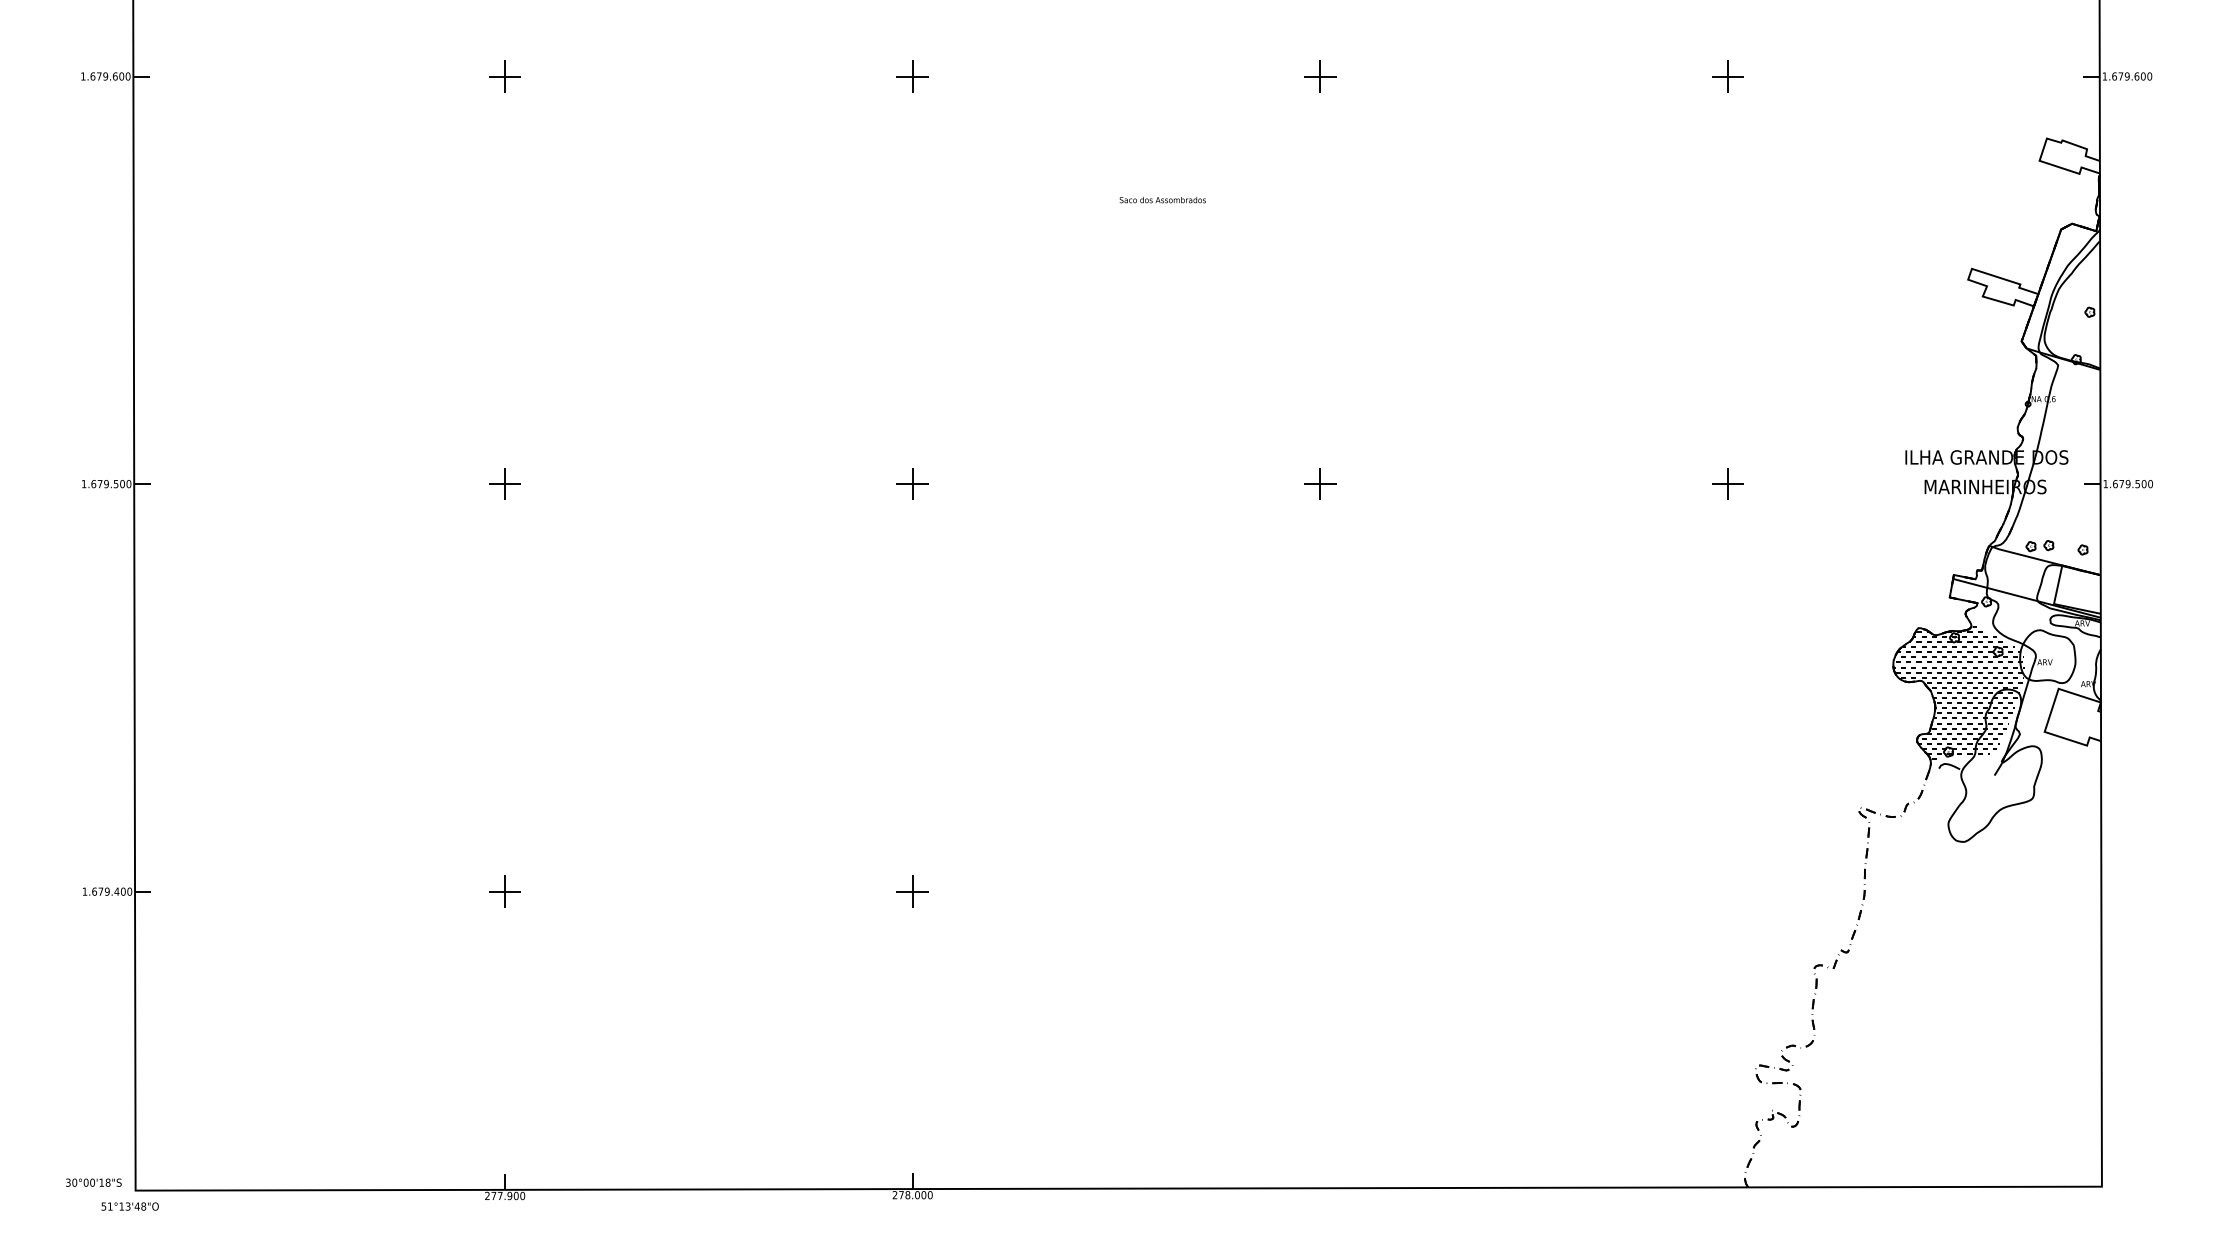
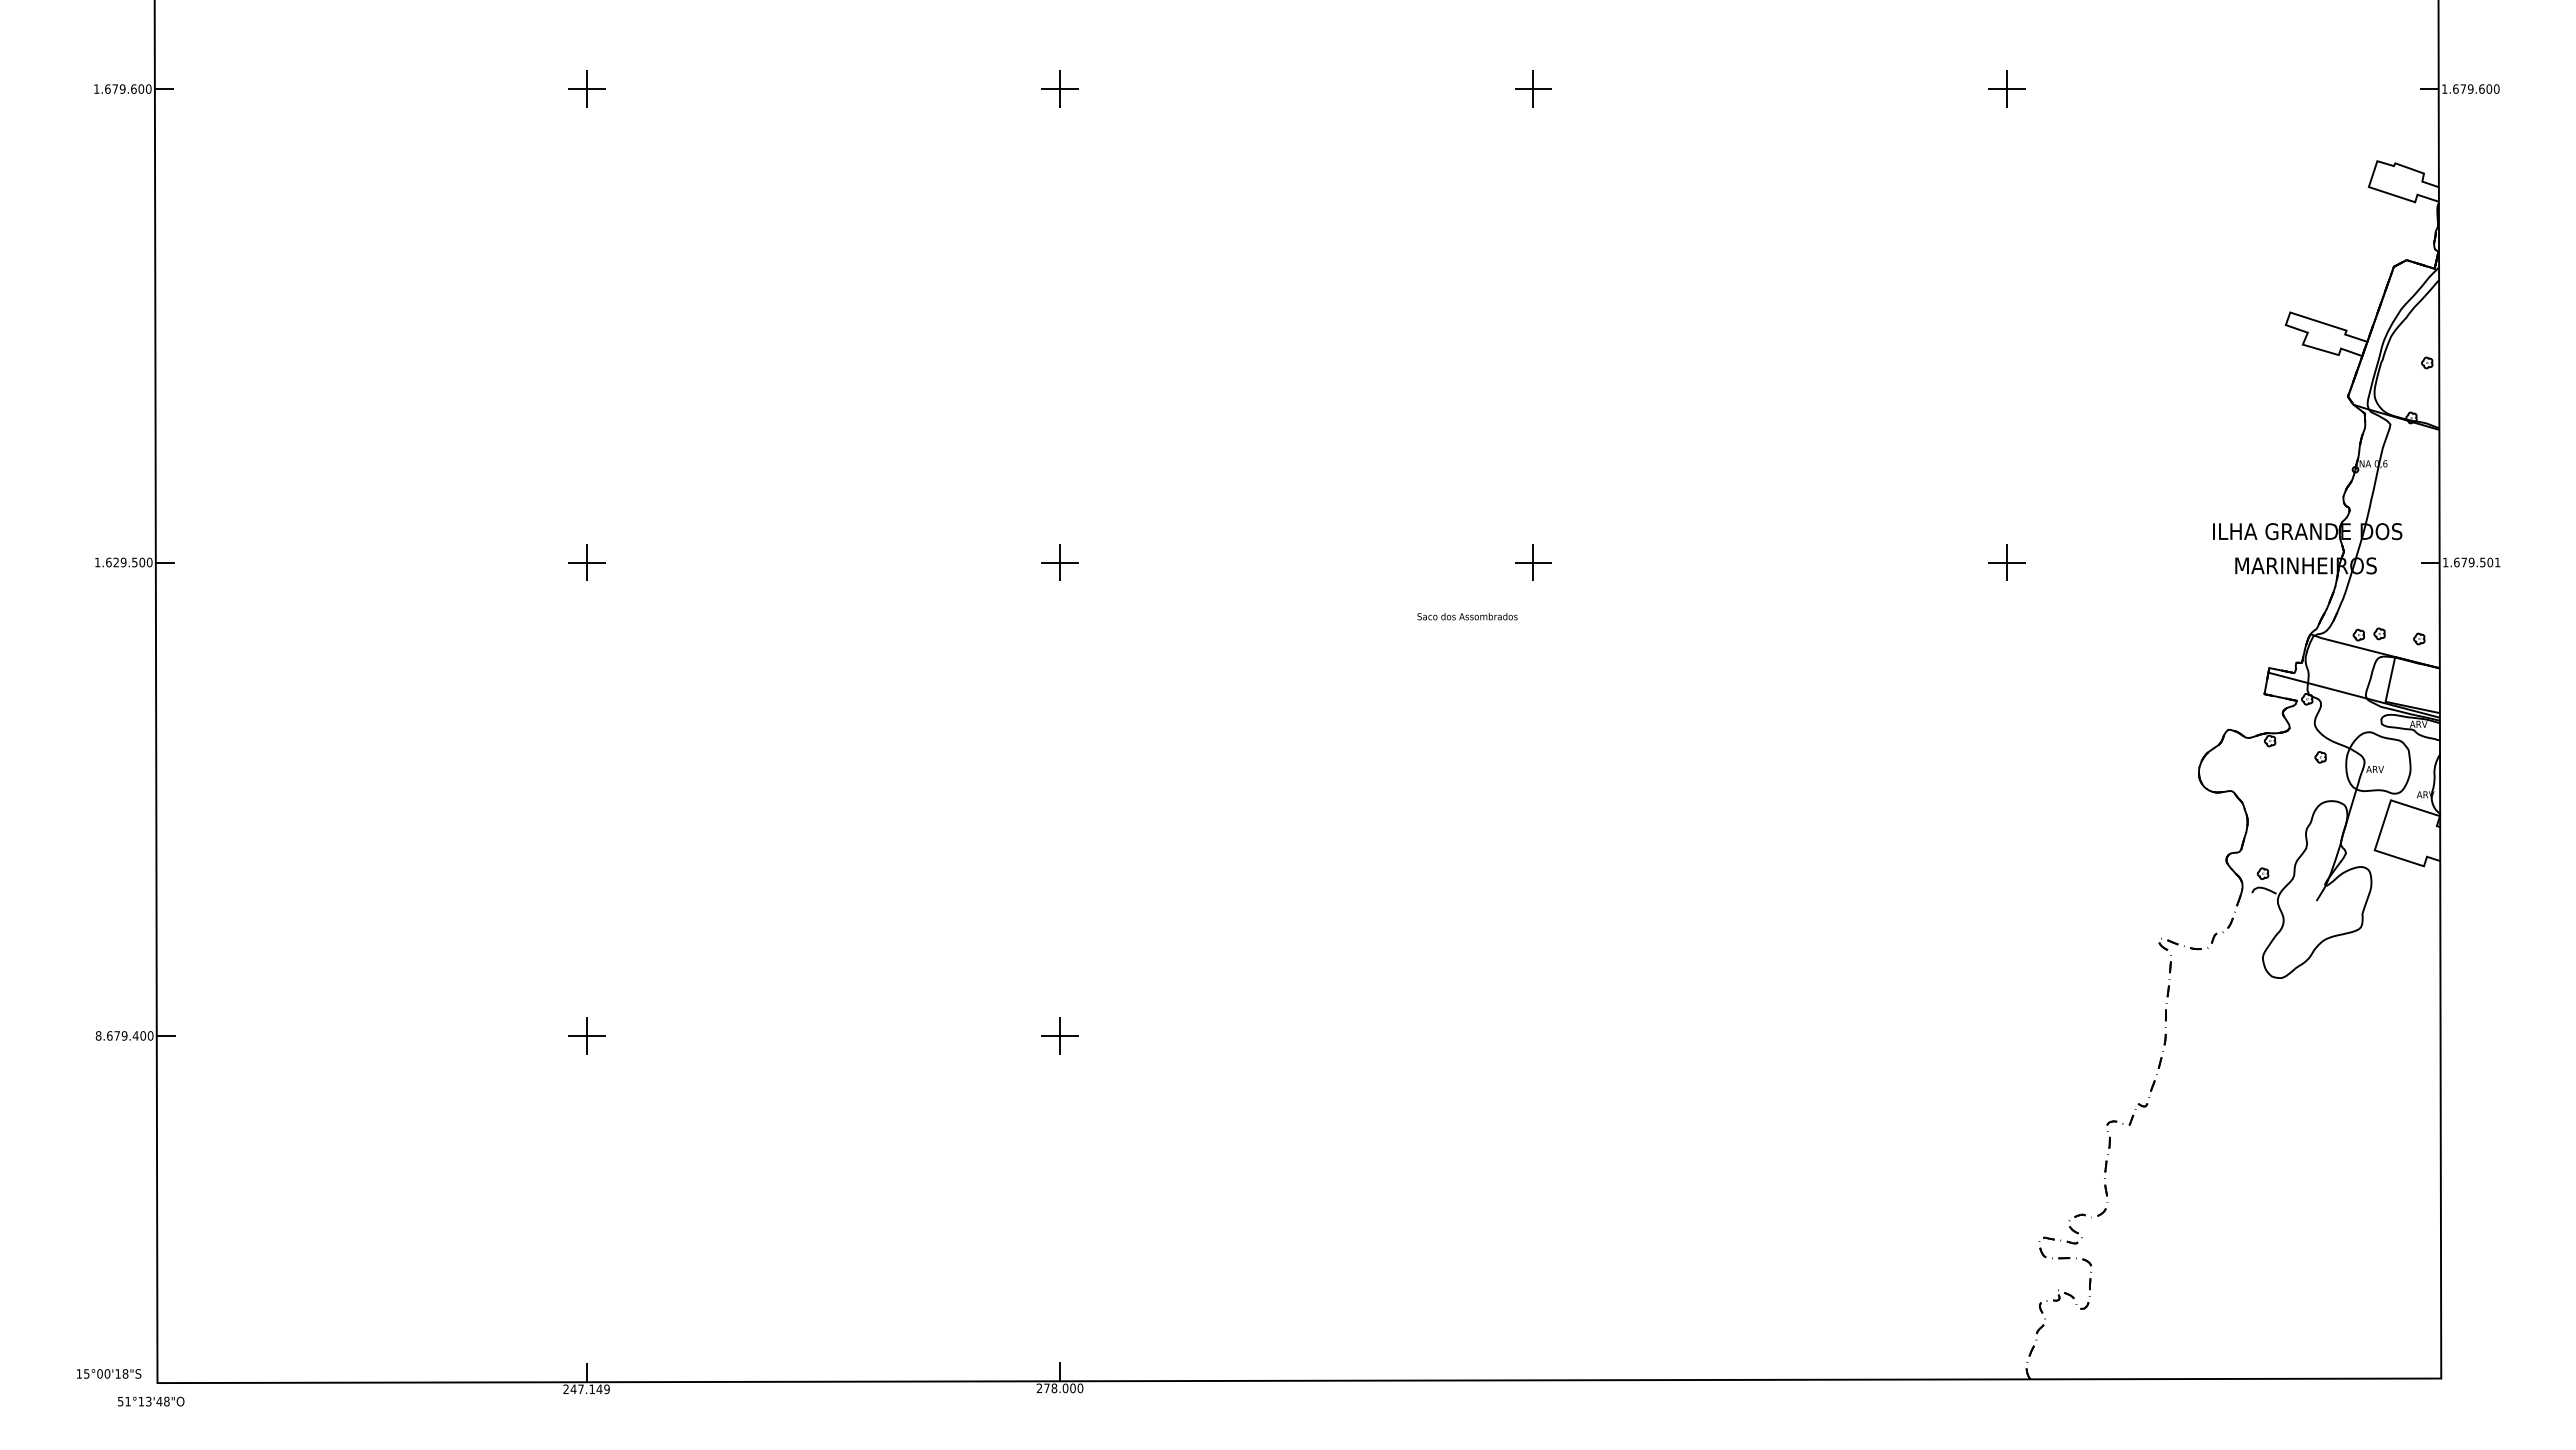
text: (1162, 199) -> (1467, 616), moved
text: (99, 484) -> (115, 562), 1.679.500 -> 1.629.500
text: (2150, 484) -> (2497, 562), 1.679.500 -> 1.679.501
hatch: (1959, 695) -> (2275, 807), removed
text: (84, 891) -> (98, 1035), 1.679.400 -> 8.679.400
text: (71, 1182) -> (82, 1373), 30°00'18"S -> 15°00'18"S
text: (507, 1196) -> (589, 1389), 277.900 -> 247.149

